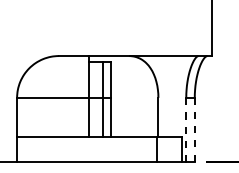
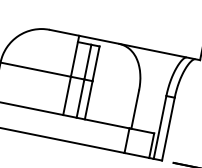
line: (186, 129) -> (160, 127), dashed -> solid
line: (194, 130) -> (168, 129), dashed -> solid

